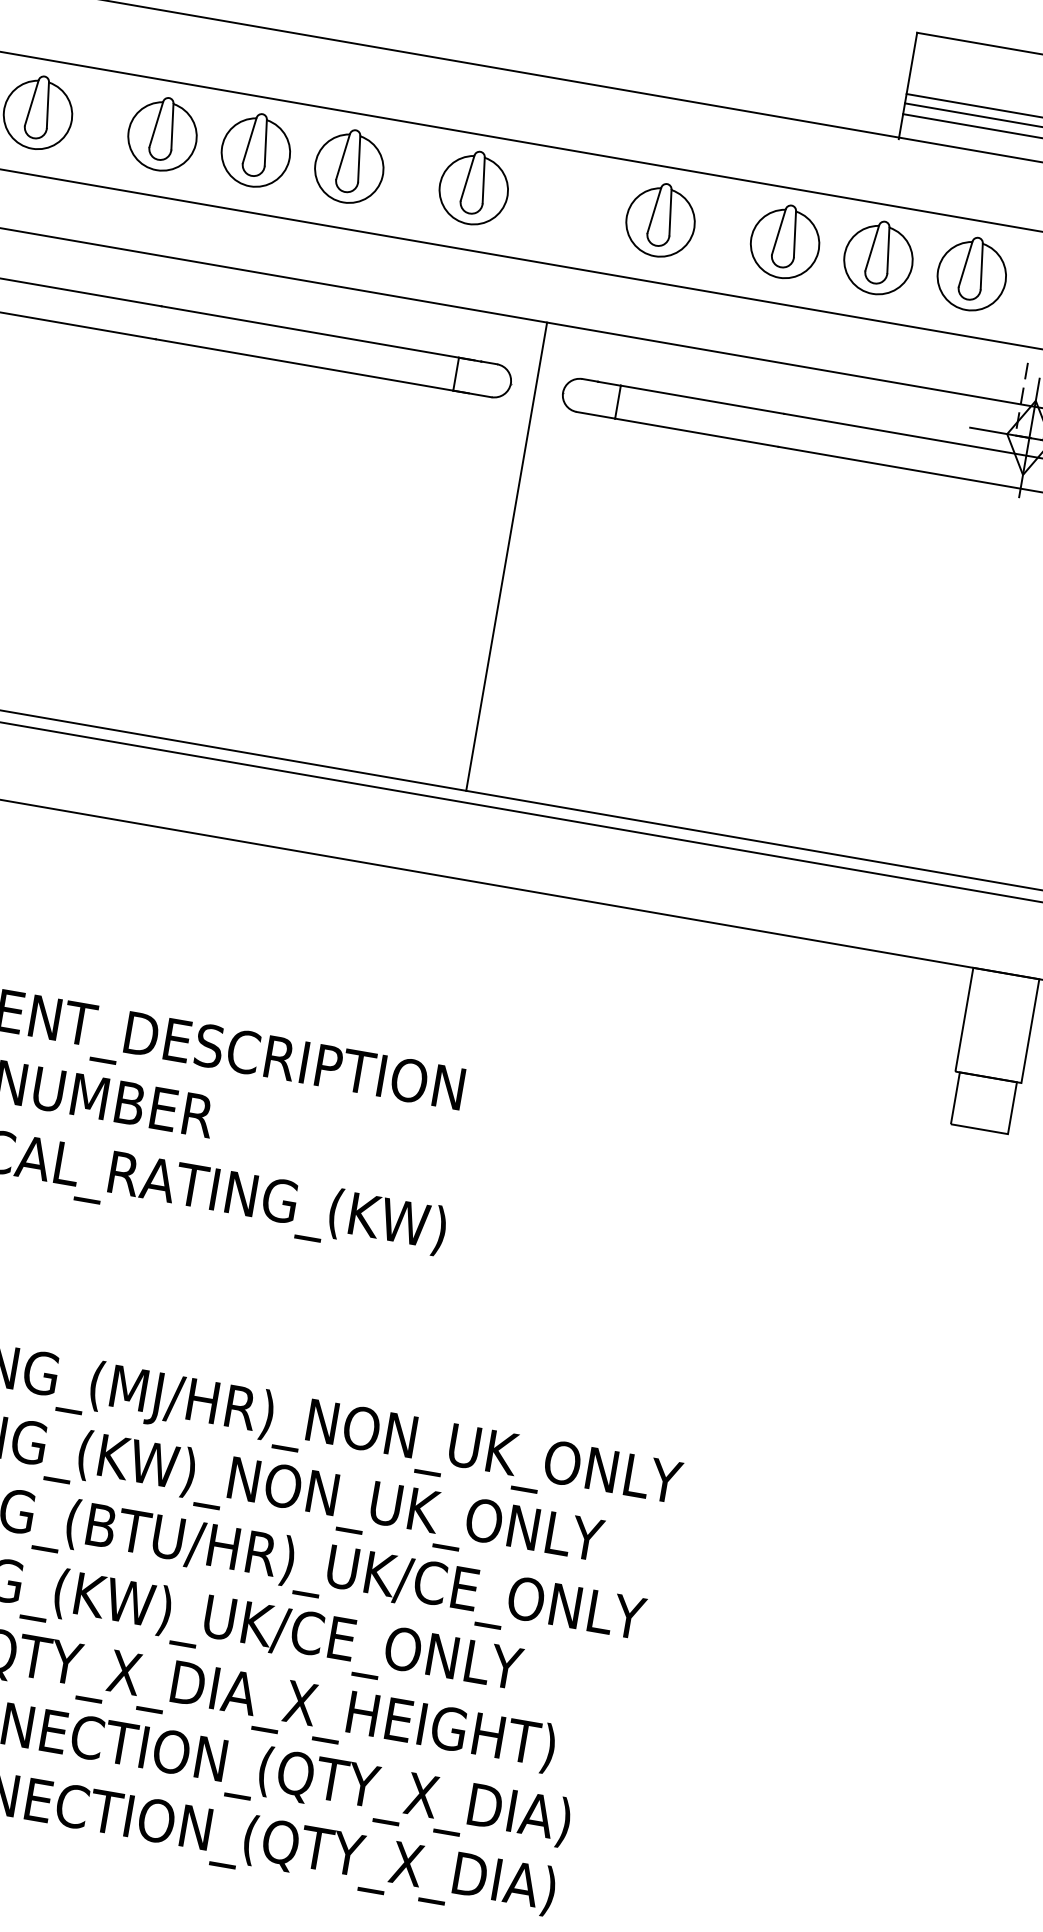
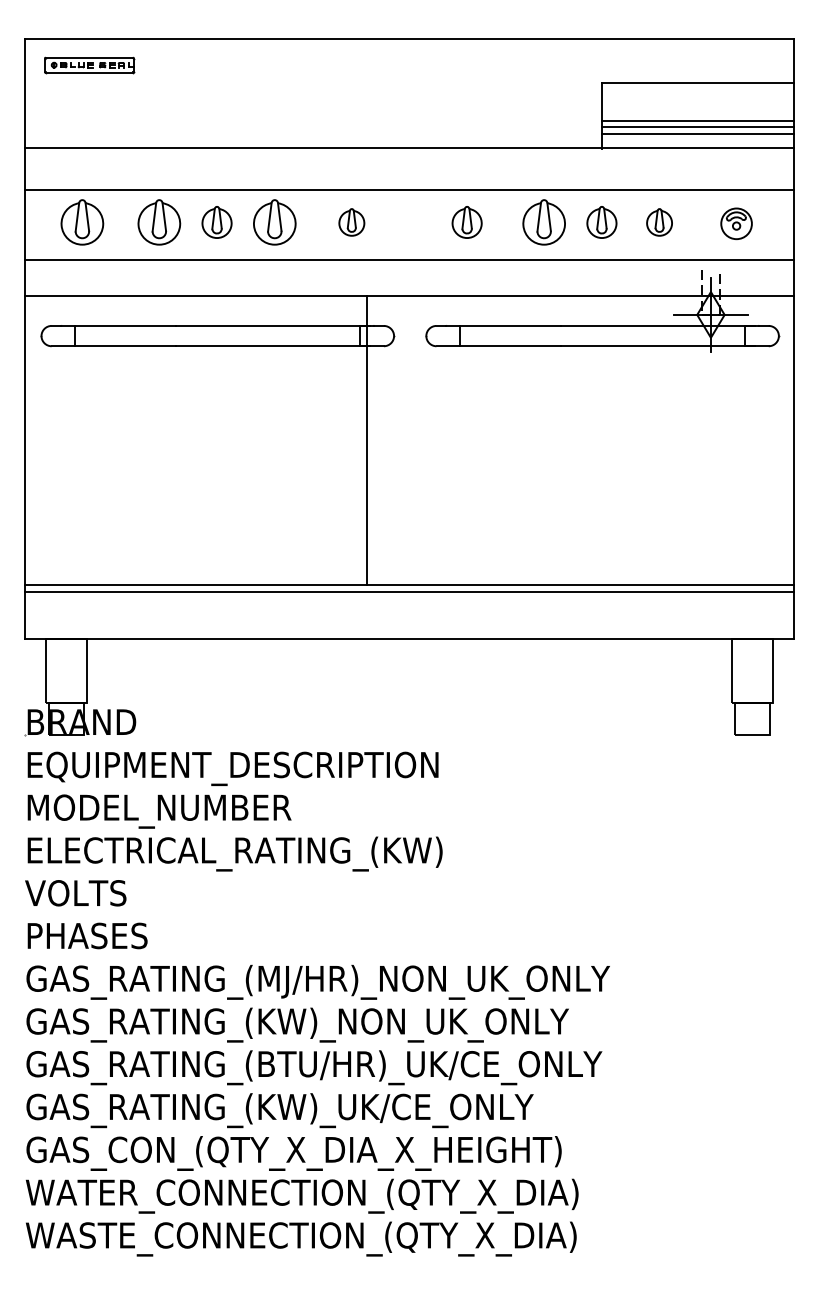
part: (255, 150) -> (216, 222), size x0.7
part: (473, 187) -> (351, 222), size x0.6
part: (659, 220) -> (466, 222), size x0.7
part: (878, 257) -> (601, 222), size x0.7
part: (972, 274) -> (659, 222), size x0.6
line: (506, 556) -> (366, 440), moved

